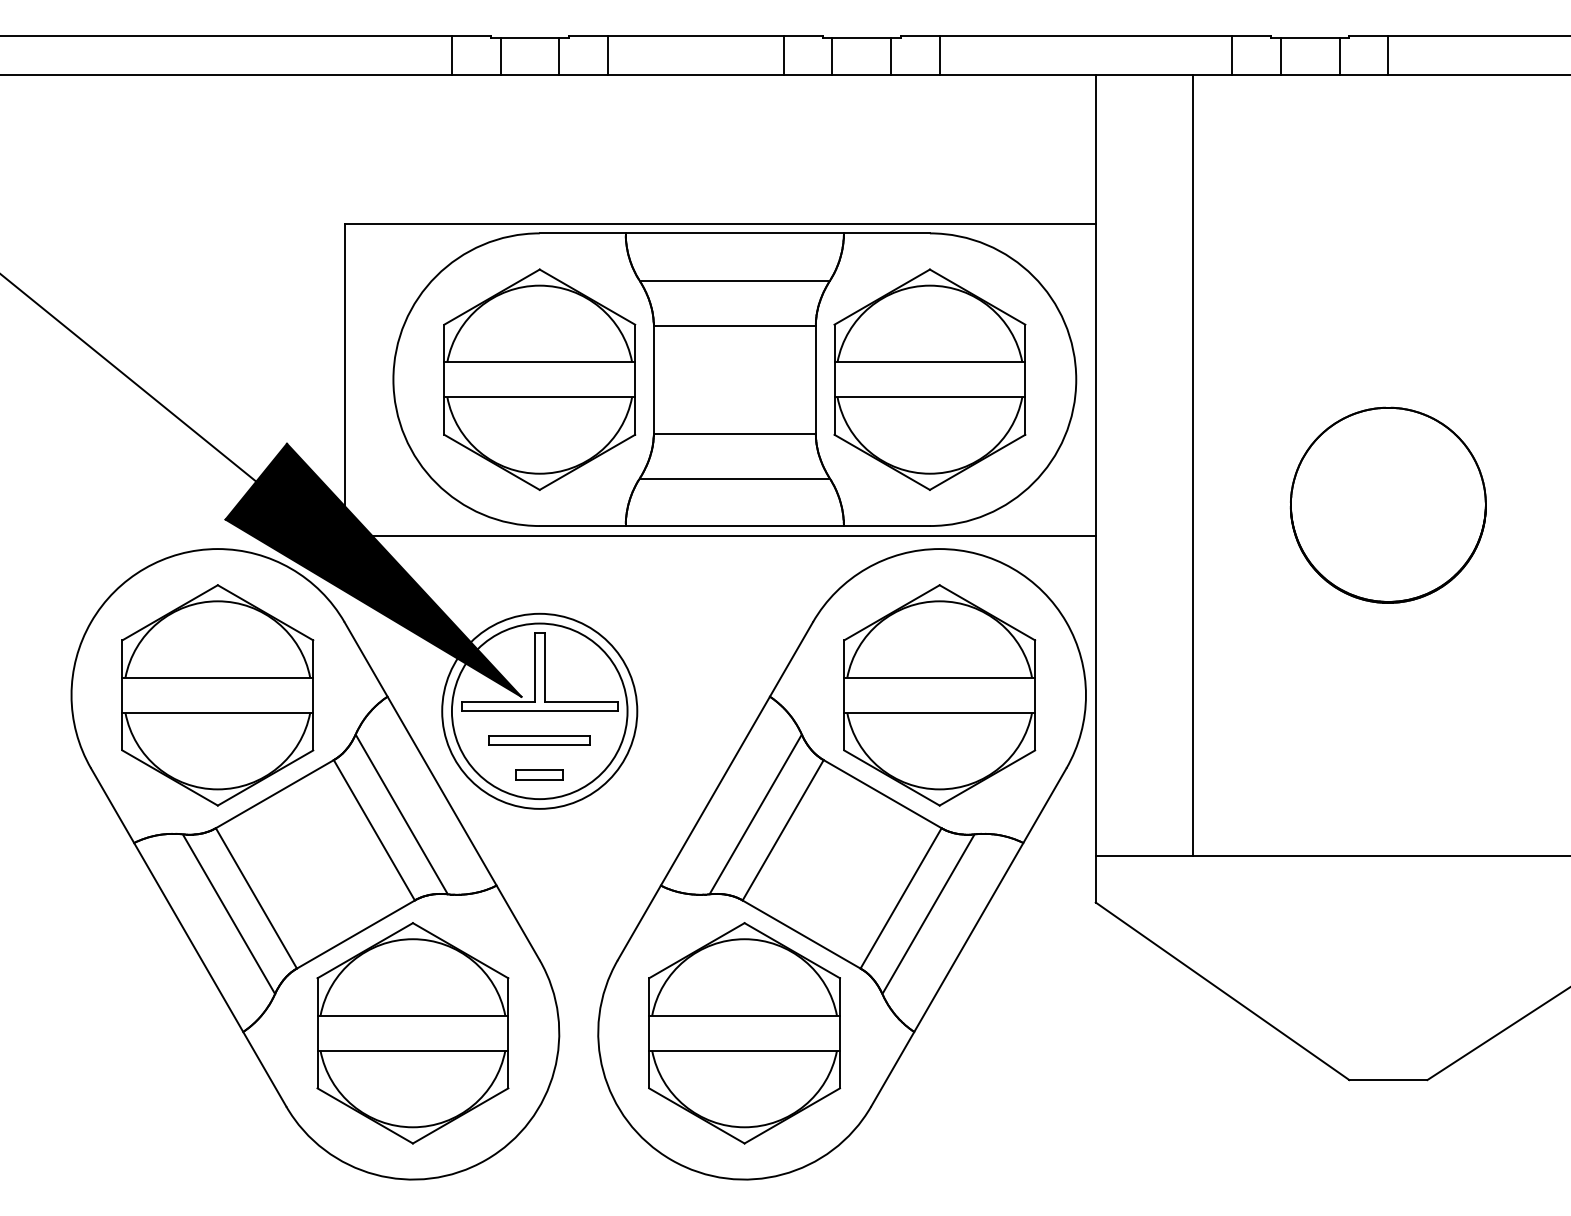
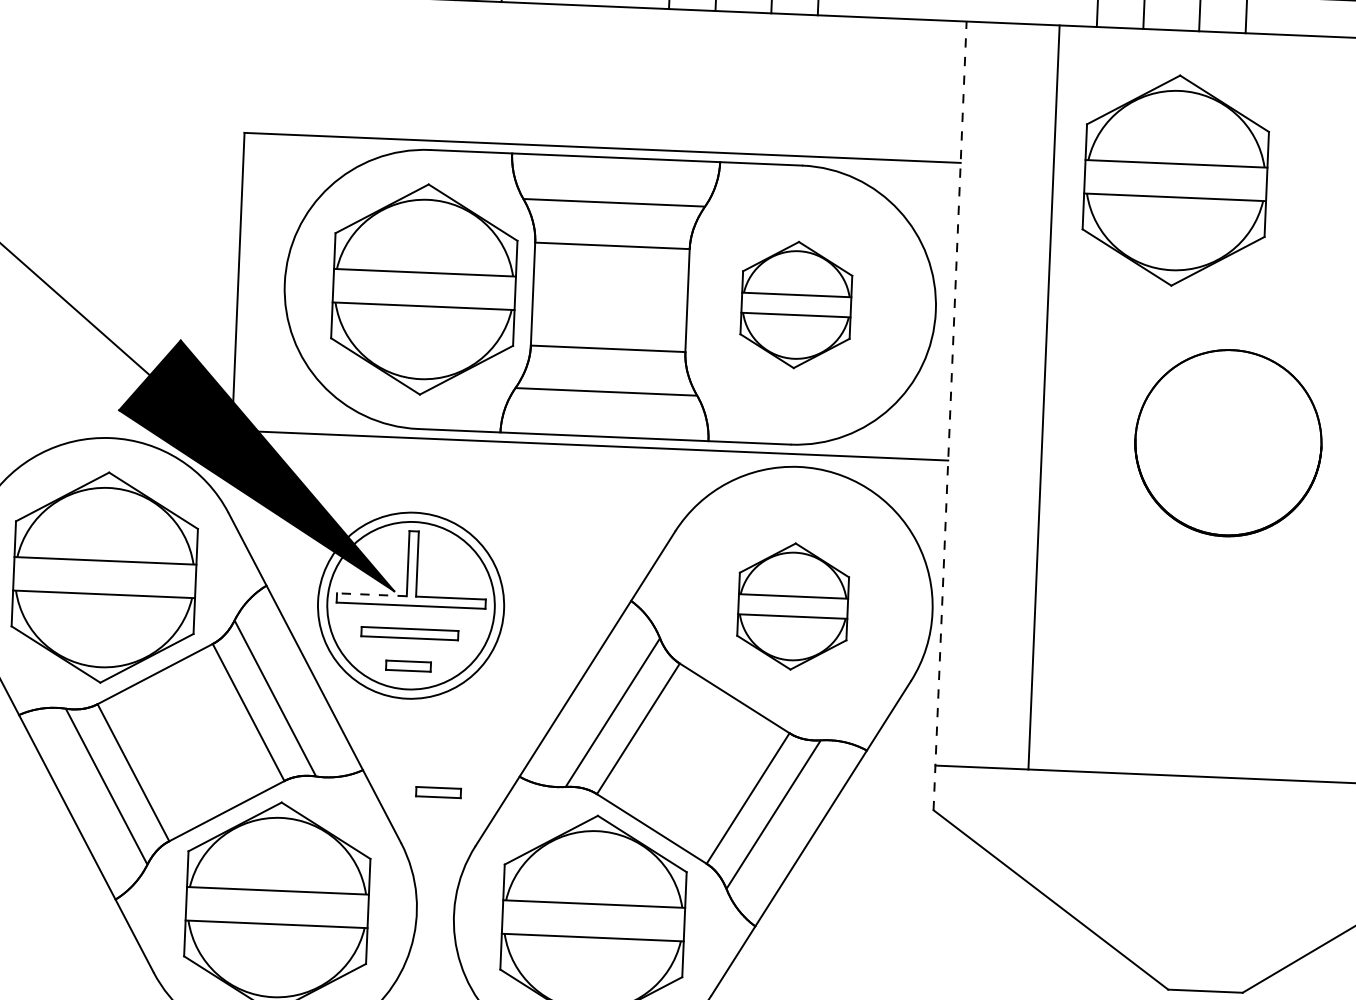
part: (1321, 232) -> (1175, 180), added
part: (929, 379) -> (795, 304), size x0.6
line: (1095, 488) -> (949, 415), solid -> dashed
part: (939, 695) -> (792, 606), size x0.6
line: (498, 701) -> (372, 594), solid -> dashed
part: (576, 905) -> (438, 792), added

